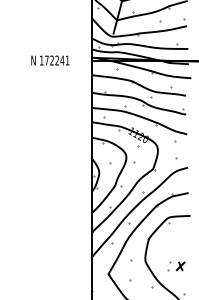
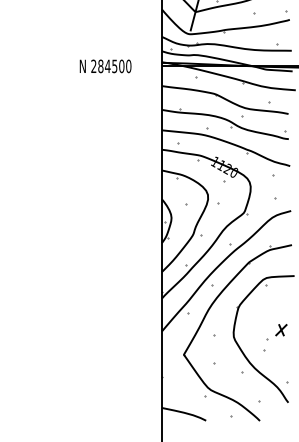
text: (54, 60) -> (111, 66), 172241 -> 284500
part: (180, 266) -> (281, 330), moved

